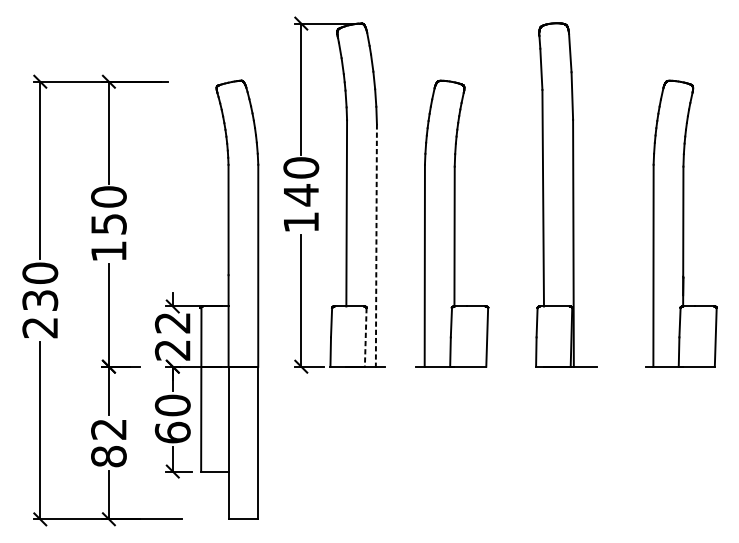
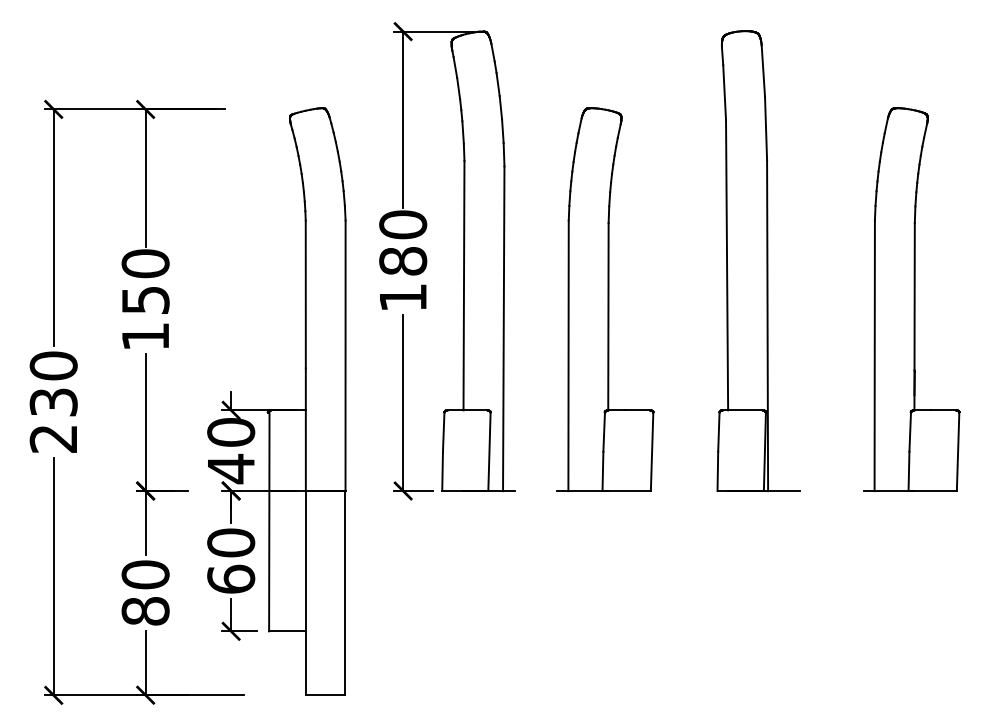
text: (301, 195) -> (403, 261), 140 -> 180
line: (376, 246) -> (503, 329), dashed -> solid
text: (173, 337) -> (231, 451), 22 -> 40
line: (365, 337) -> (489, 452), dashed -> solid
text: (108, 429) -> (145, 574), 82 -> 80

